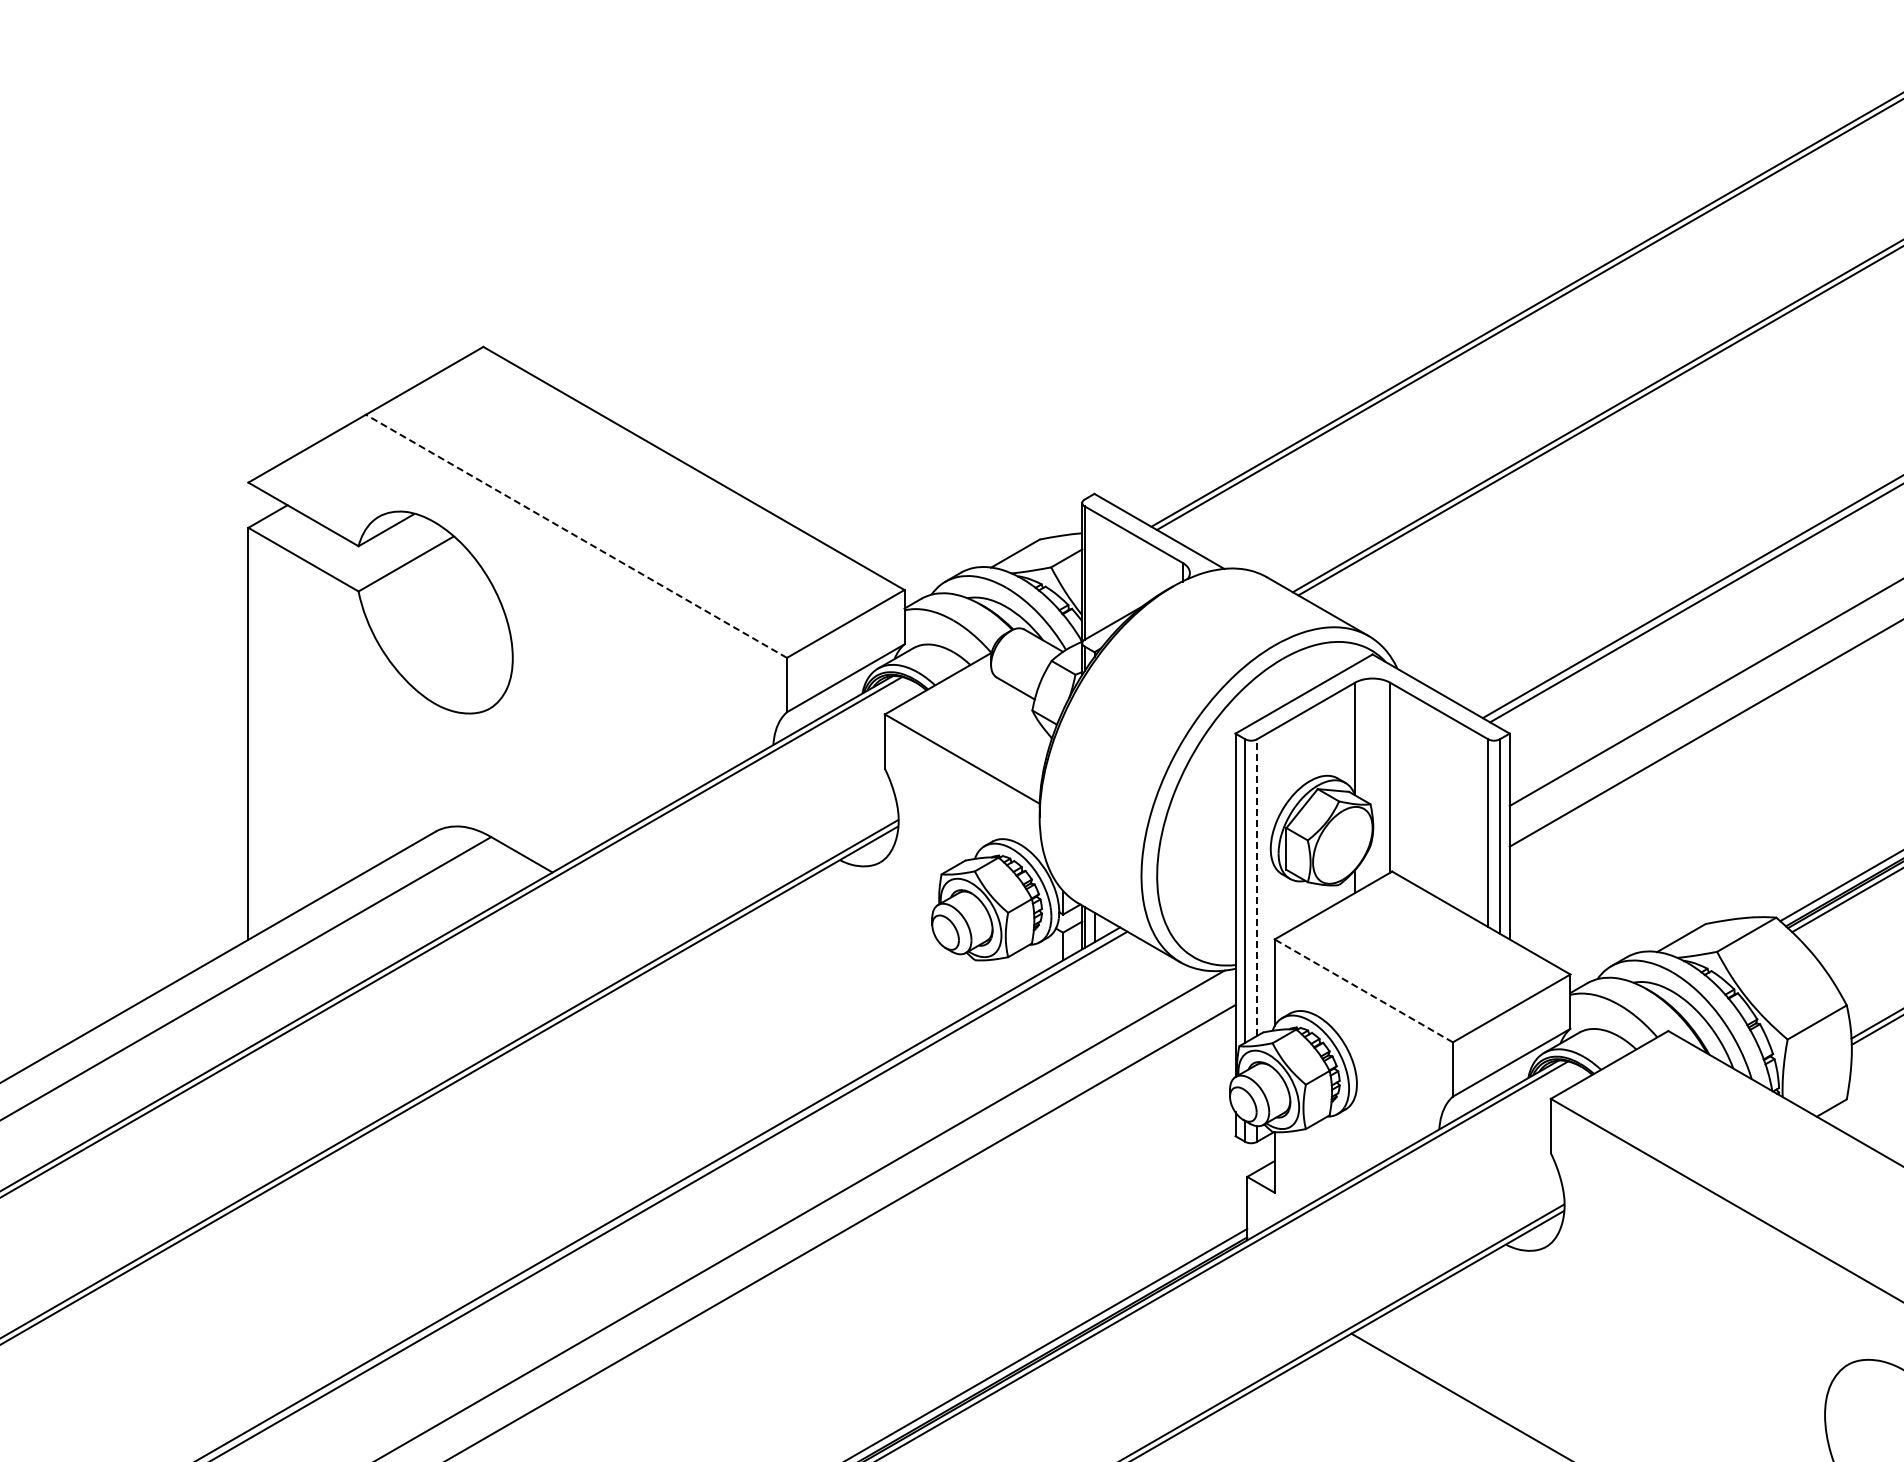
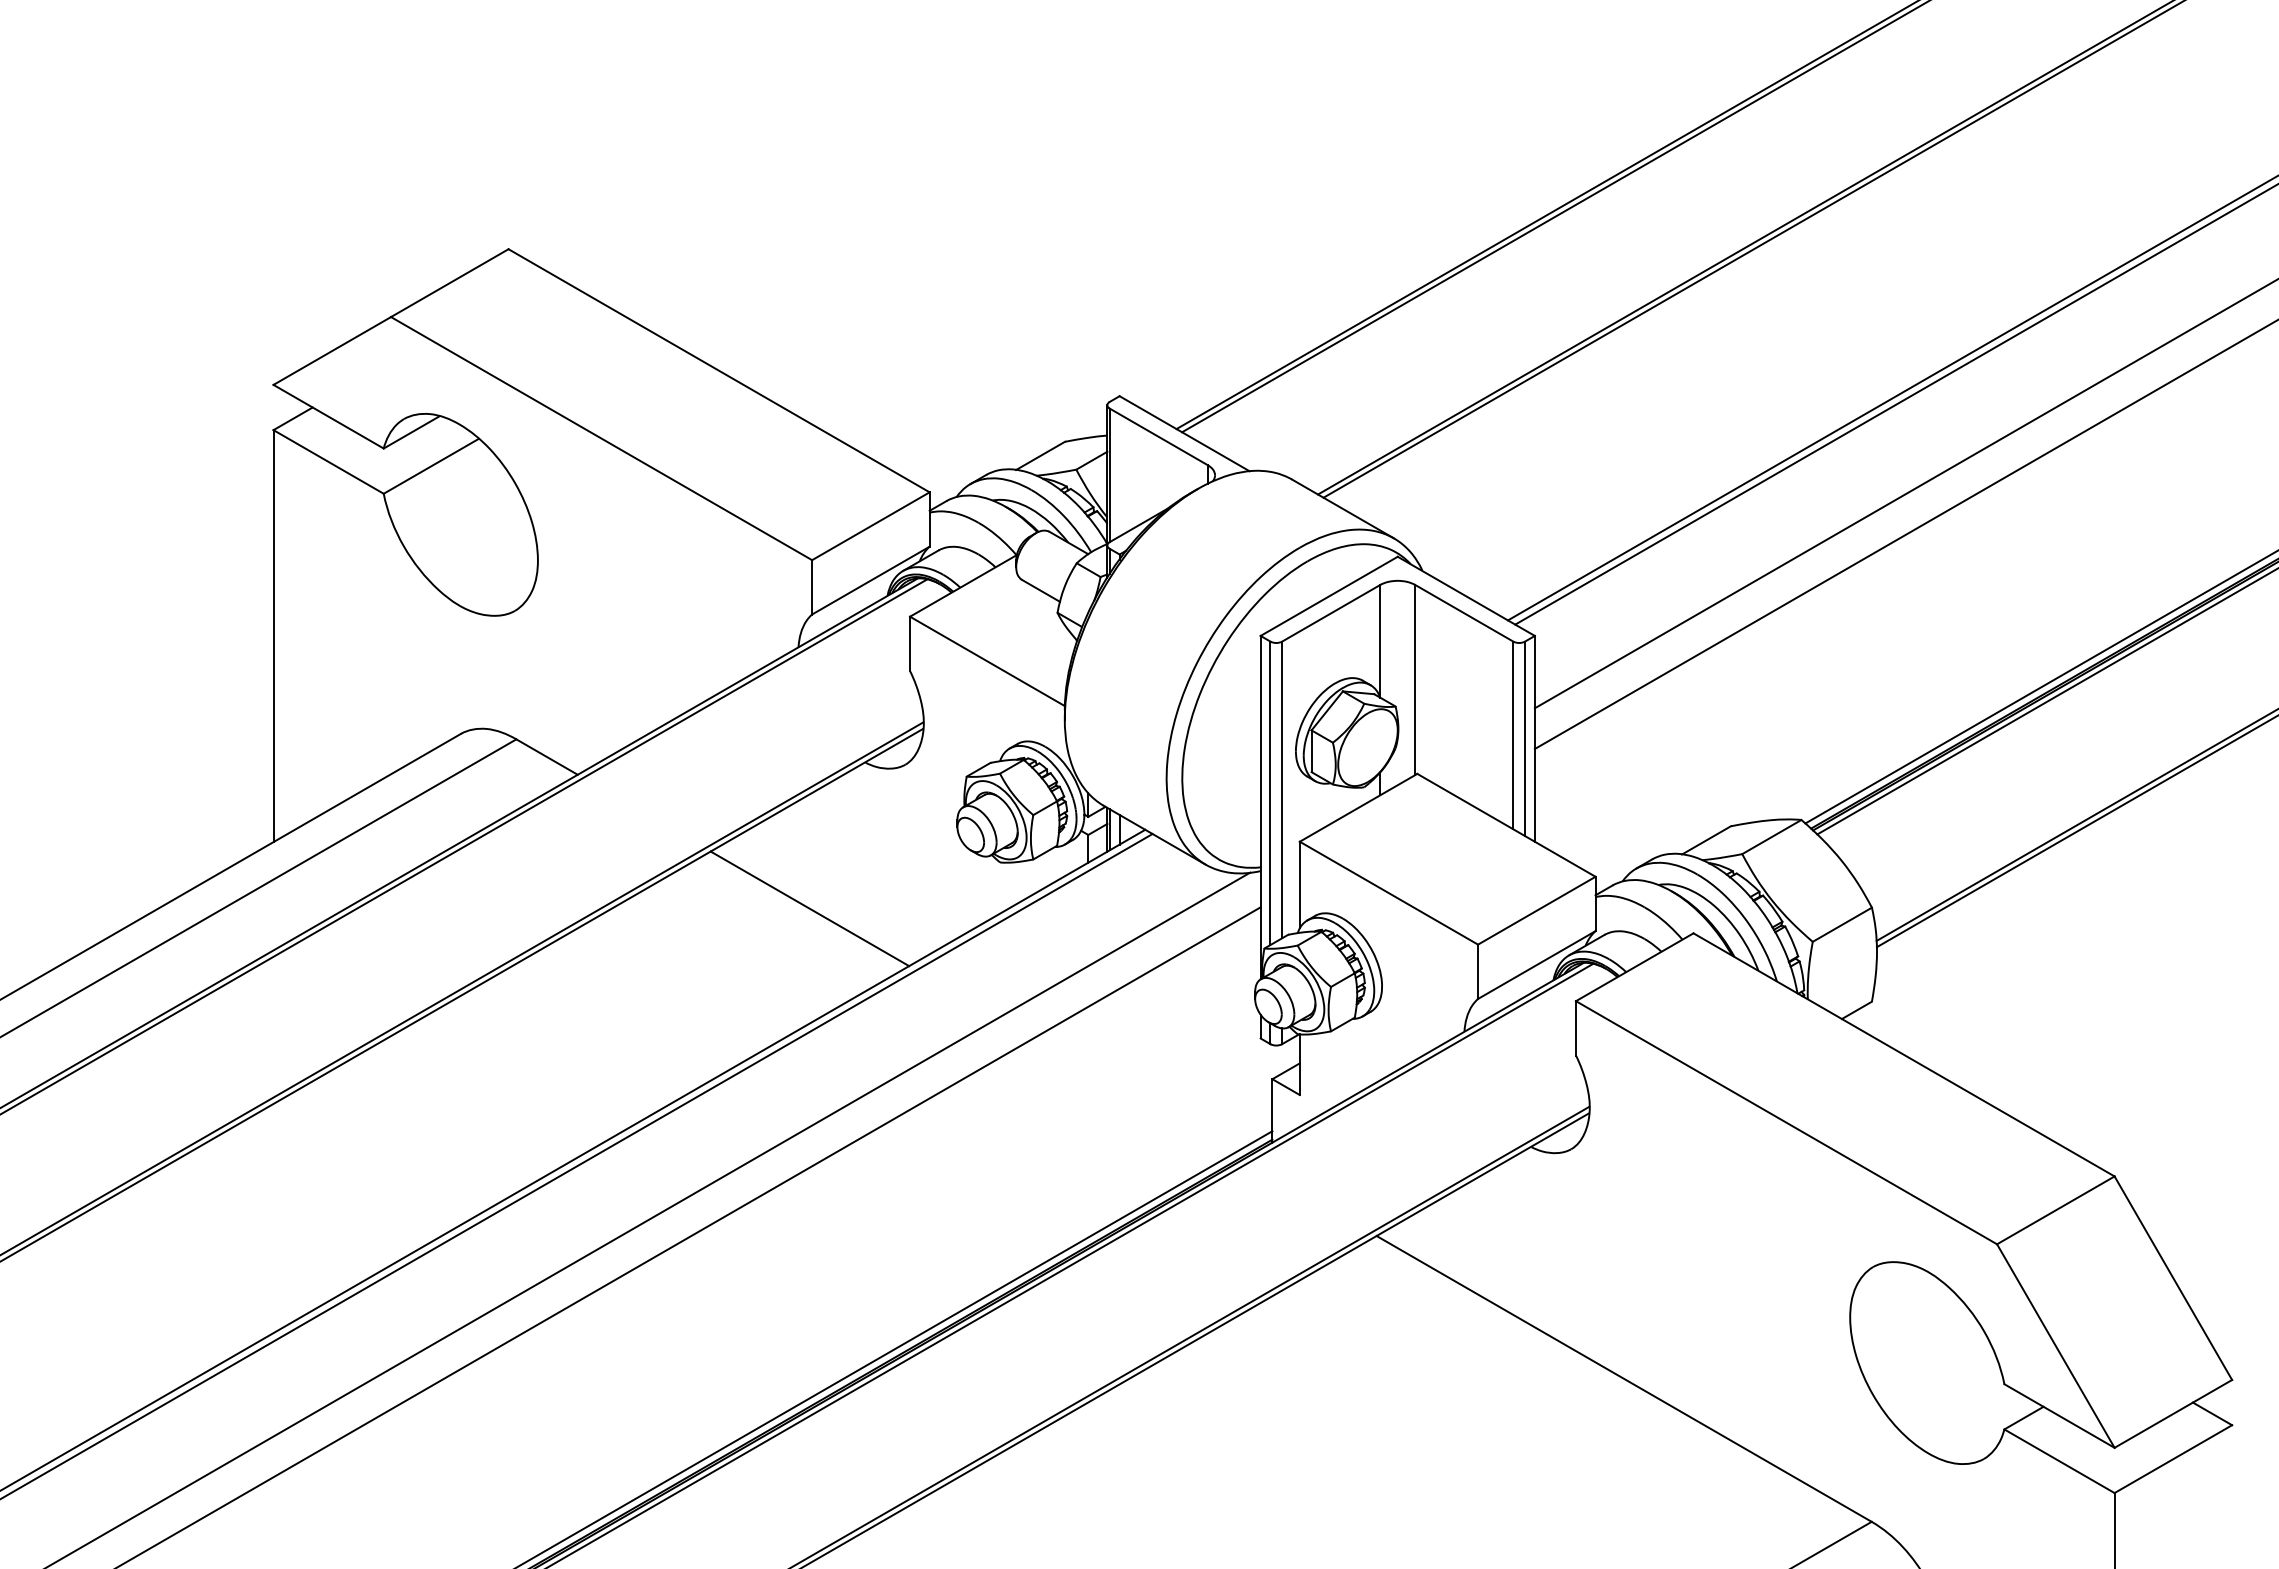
line: (576, 536) -> (601, 438), dashed -> solid
line: (1257, 887) -> (1282, 789), dashed -> solid
line: (1363, 991) -> (1388, 893), dashed -> solid
line: (784, 1006) -> (809, 908), added

